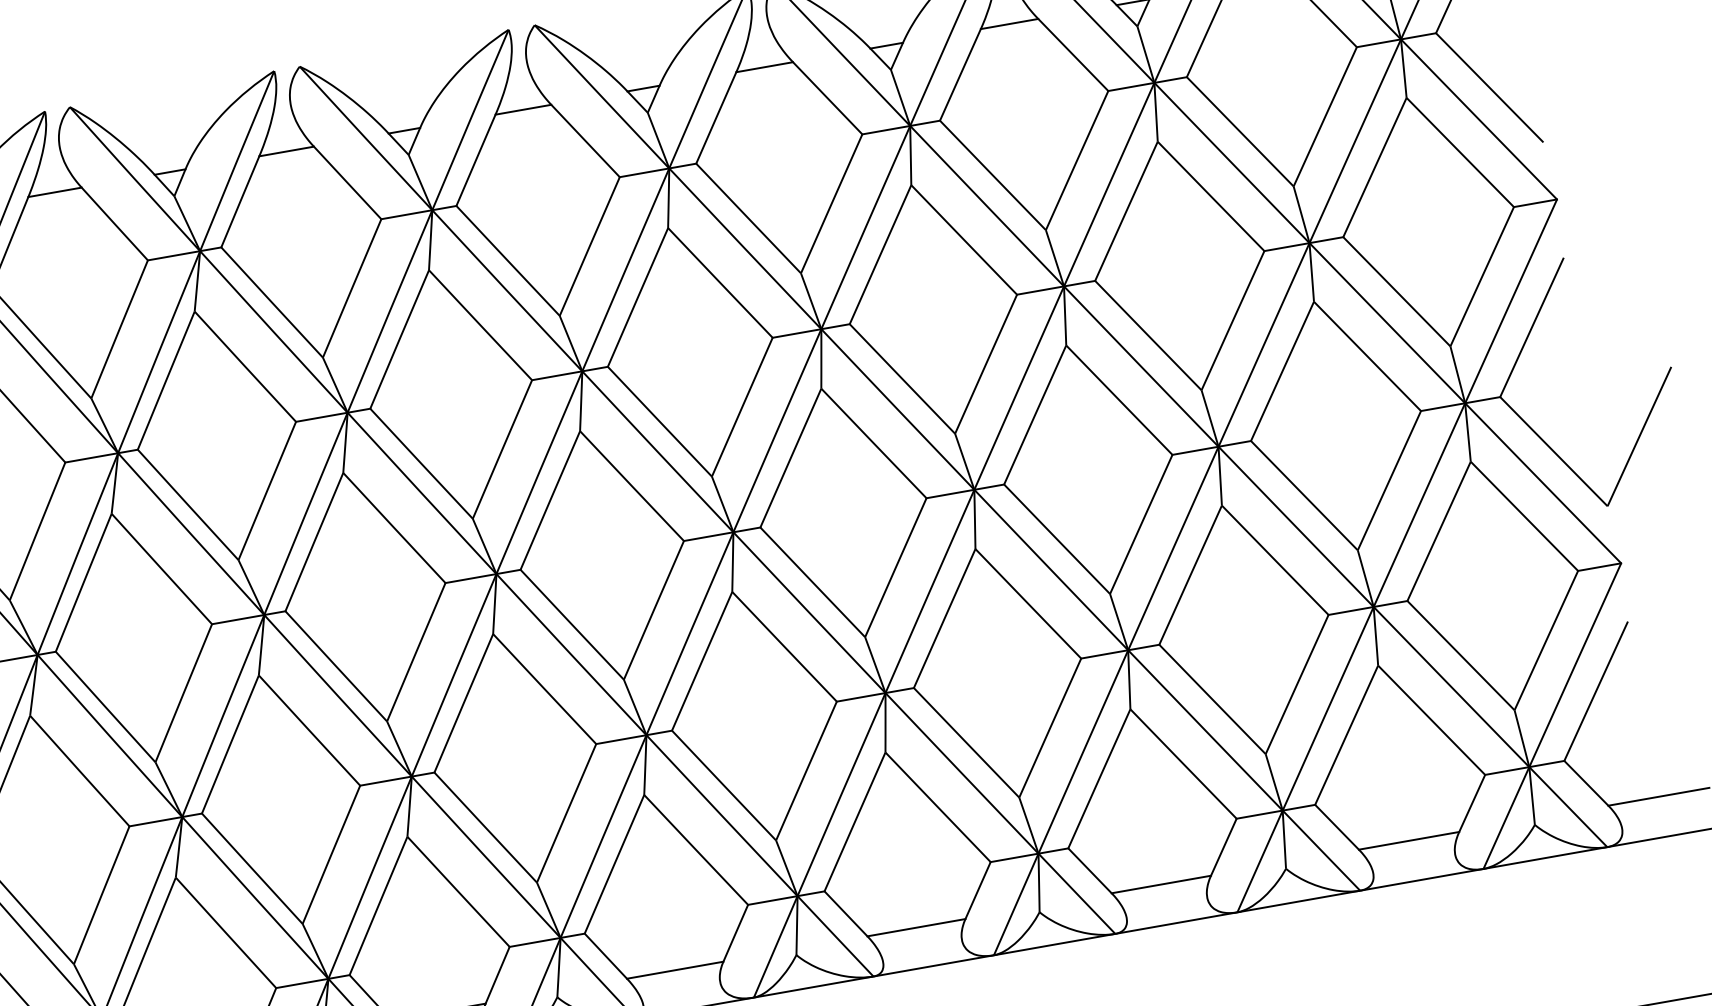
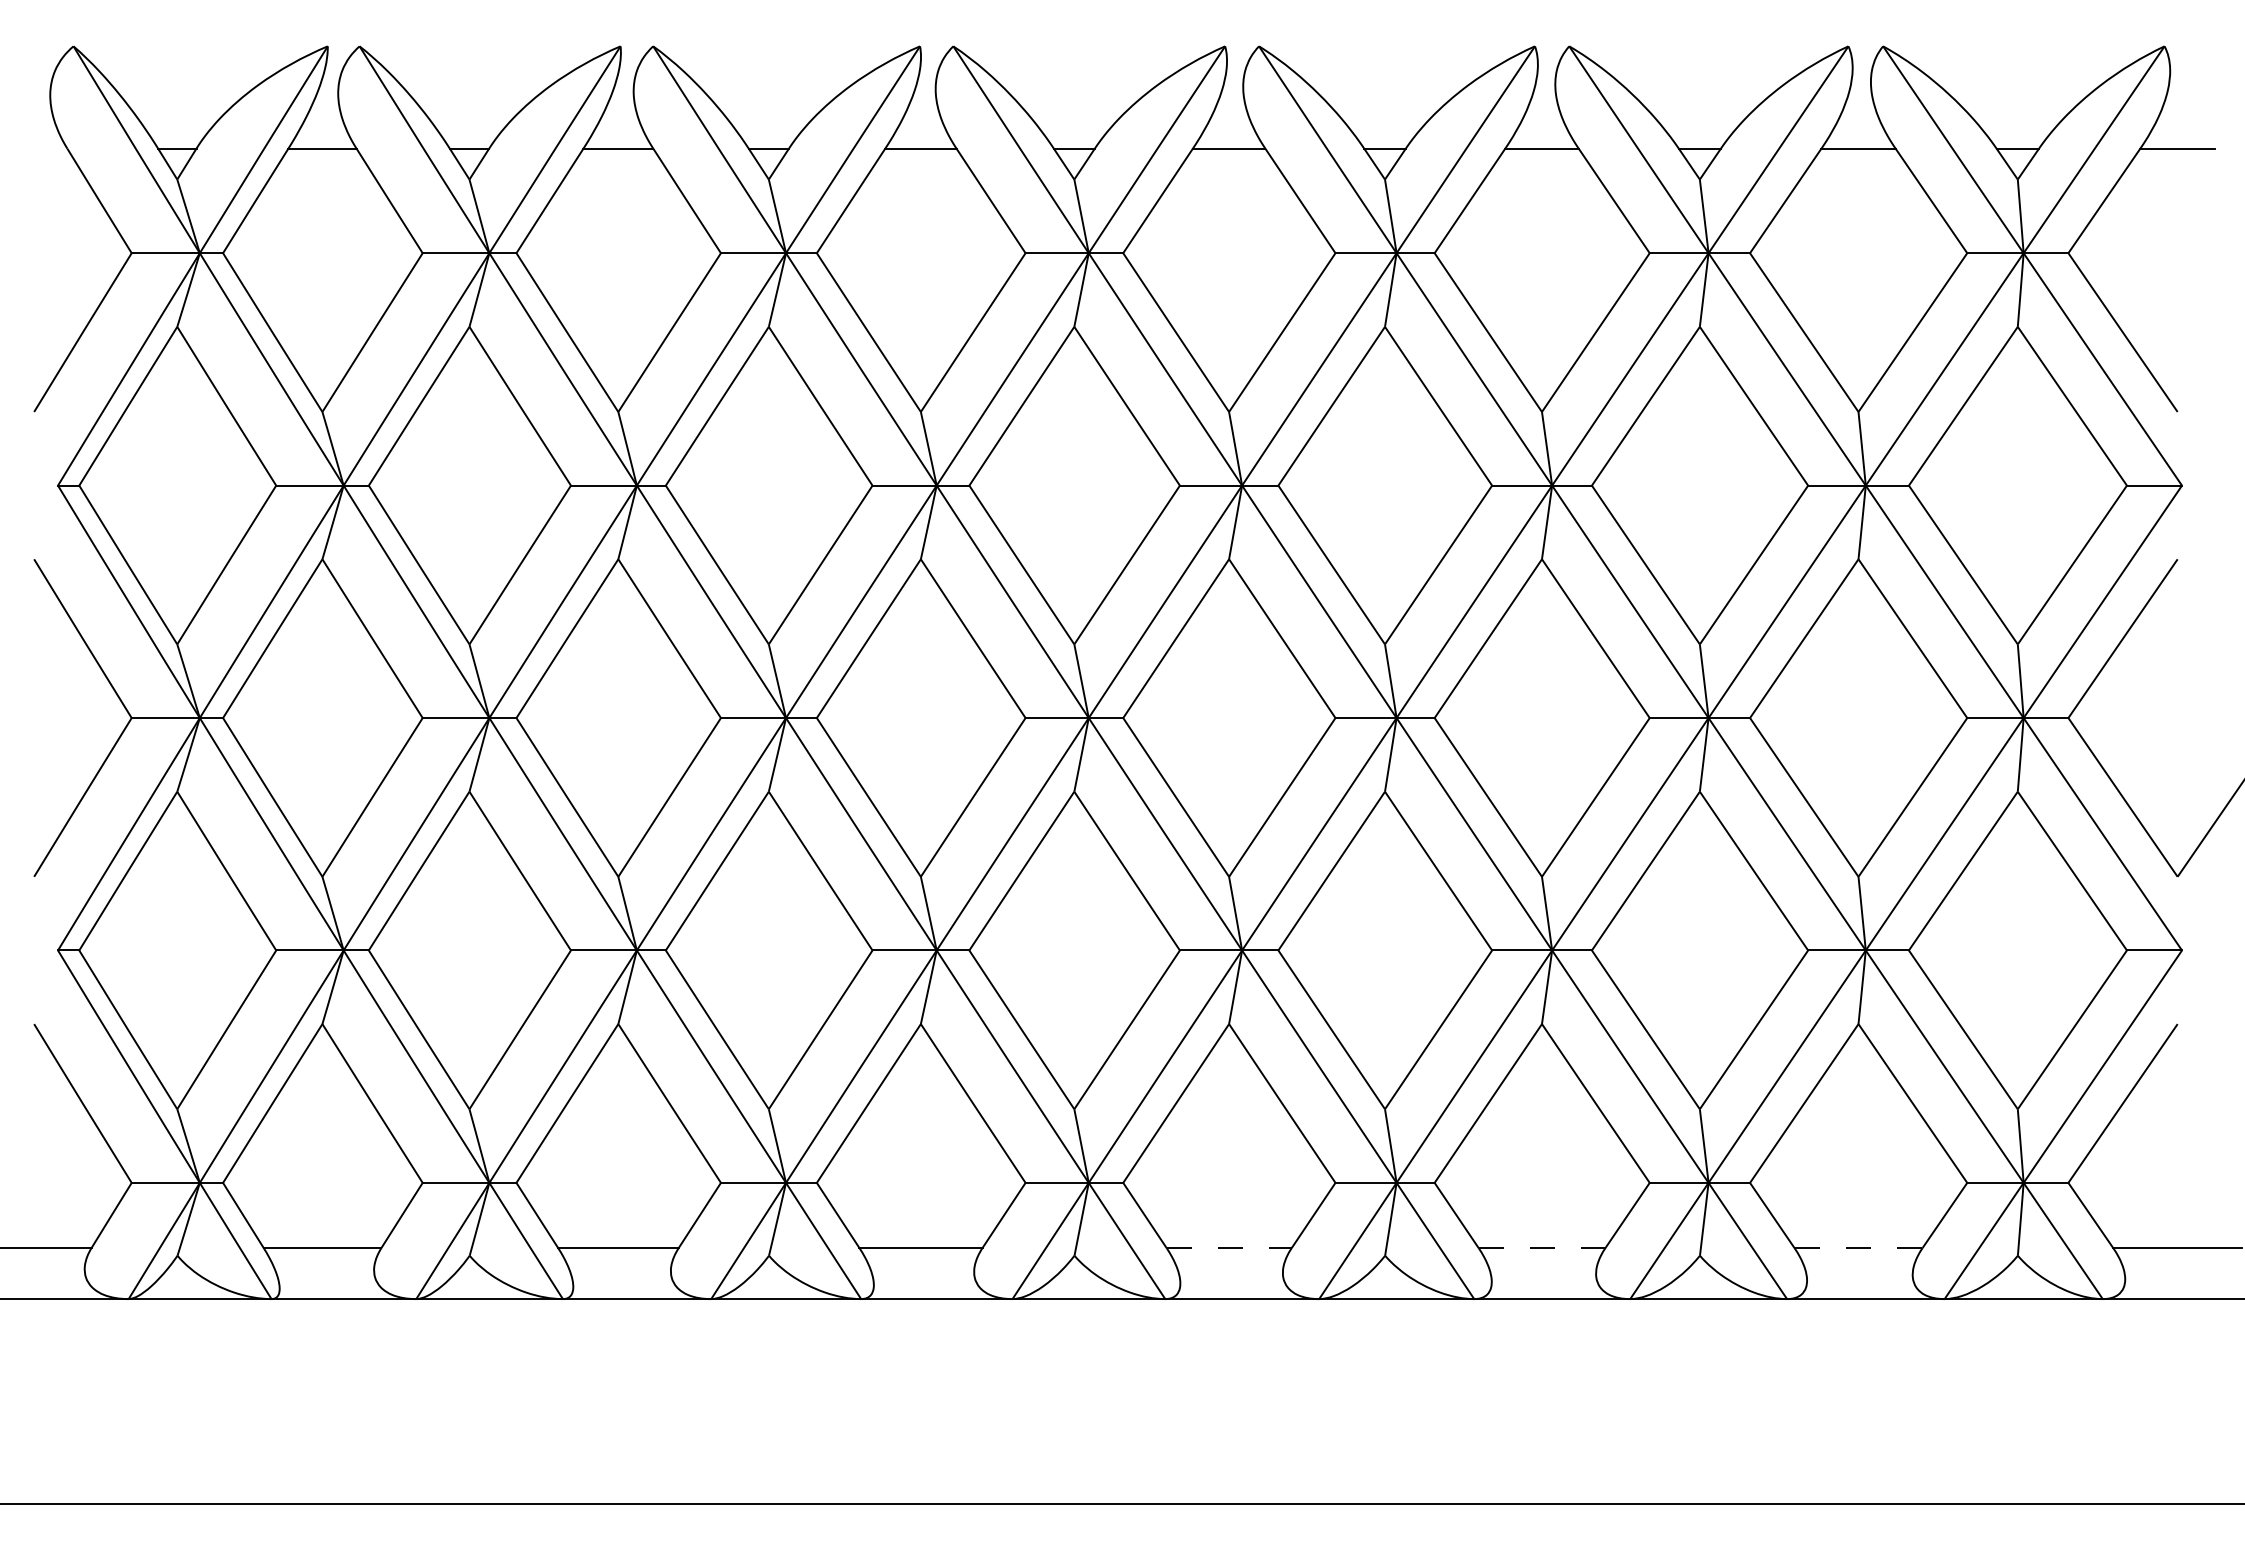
line: (1409, 840) -> (1859, 1247), solid -> dashed
line: (1161, 884) -> (1542, 1247), solid -> dashed
line: (916, 927) -> (1229, 1247), solid -> dashed

